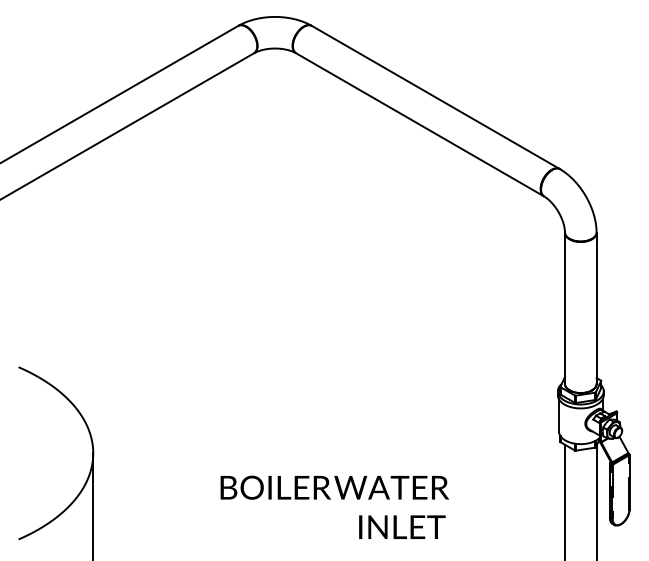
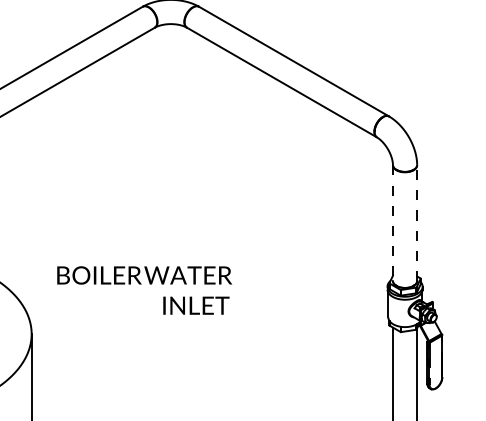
line: (596, 307) -> (417, 222), solid -> dashed
line: (565, 308) -> (393, 223), solid -> dashed
text: (334, 506) -> (144, 289), moved

